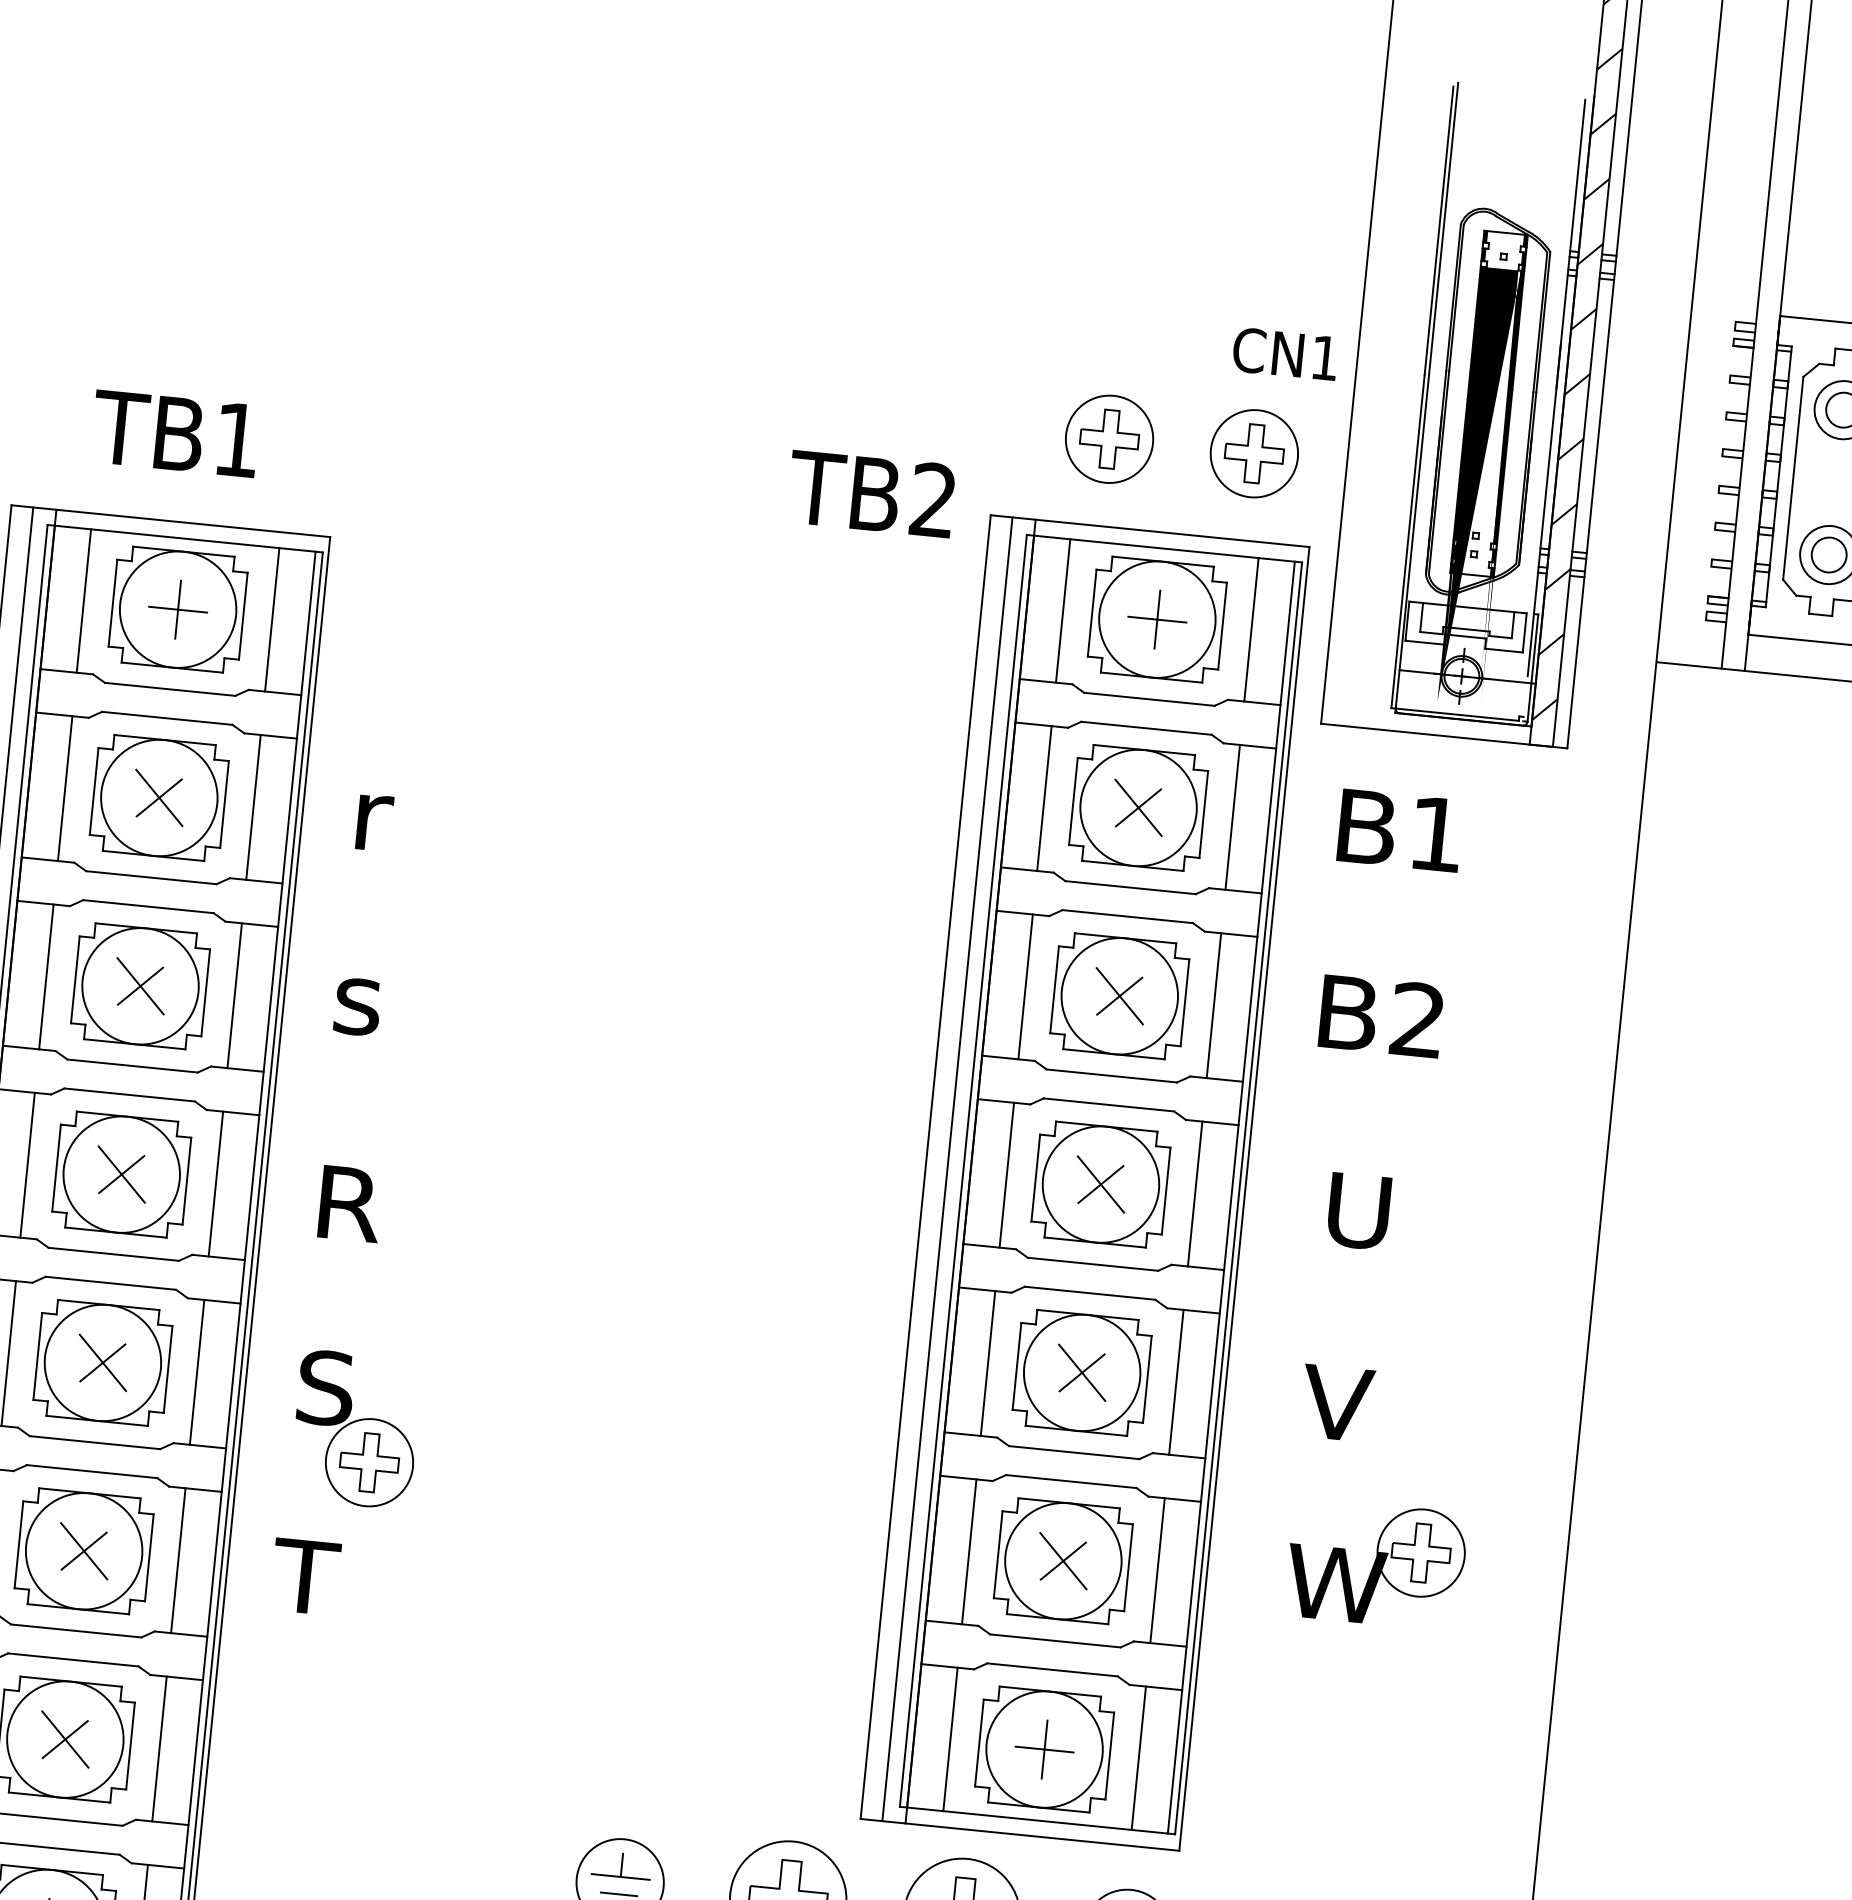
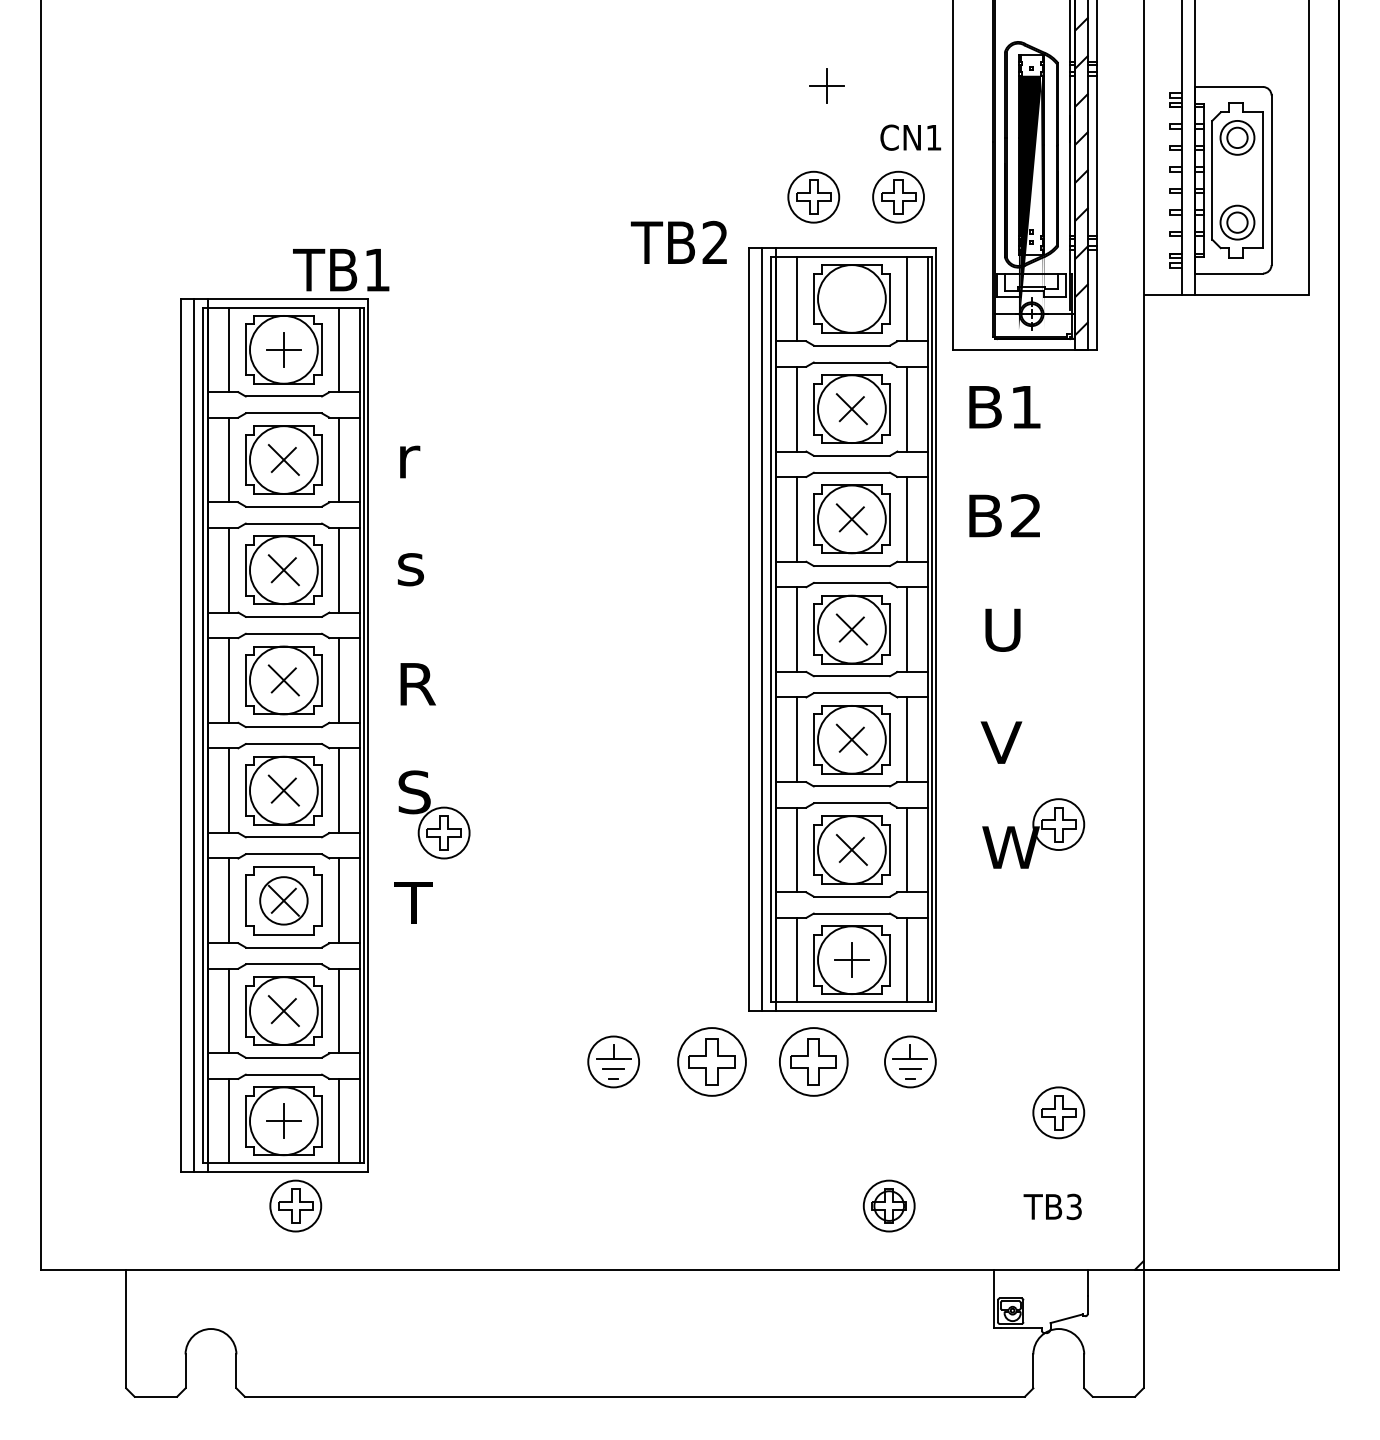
text: (175, 434) -> (341, 270), moved
part: (1156, 618) -> (826, 85), moved
circle: (83, 1550) -> (283, 900), size x0.7

